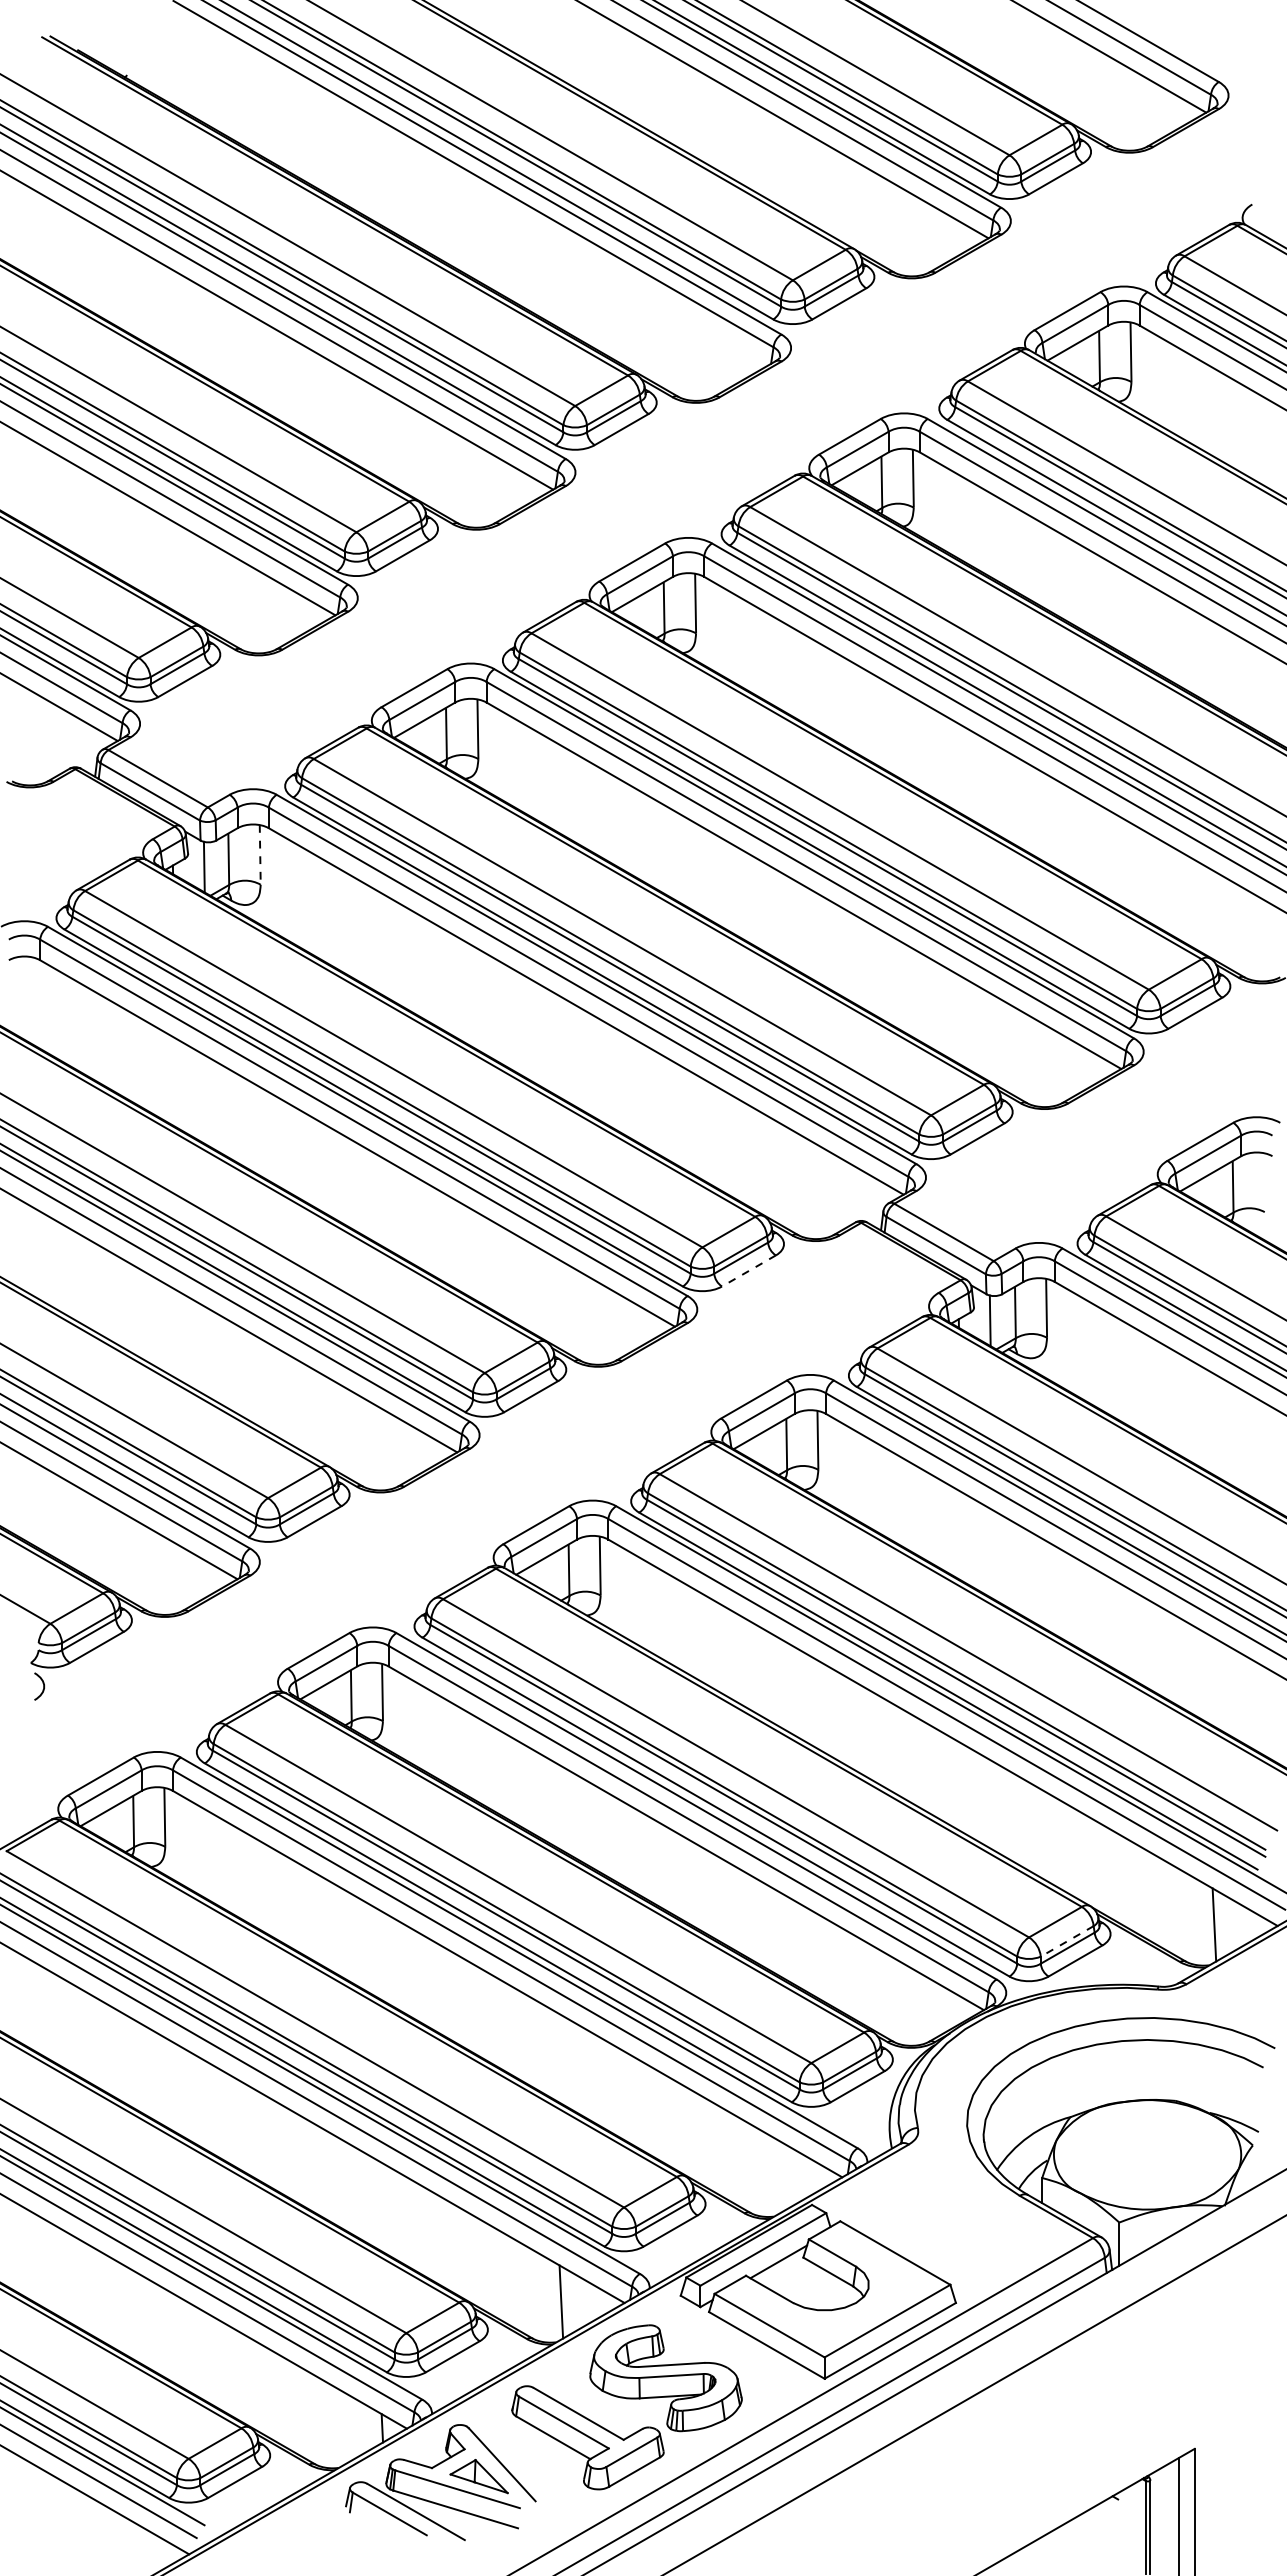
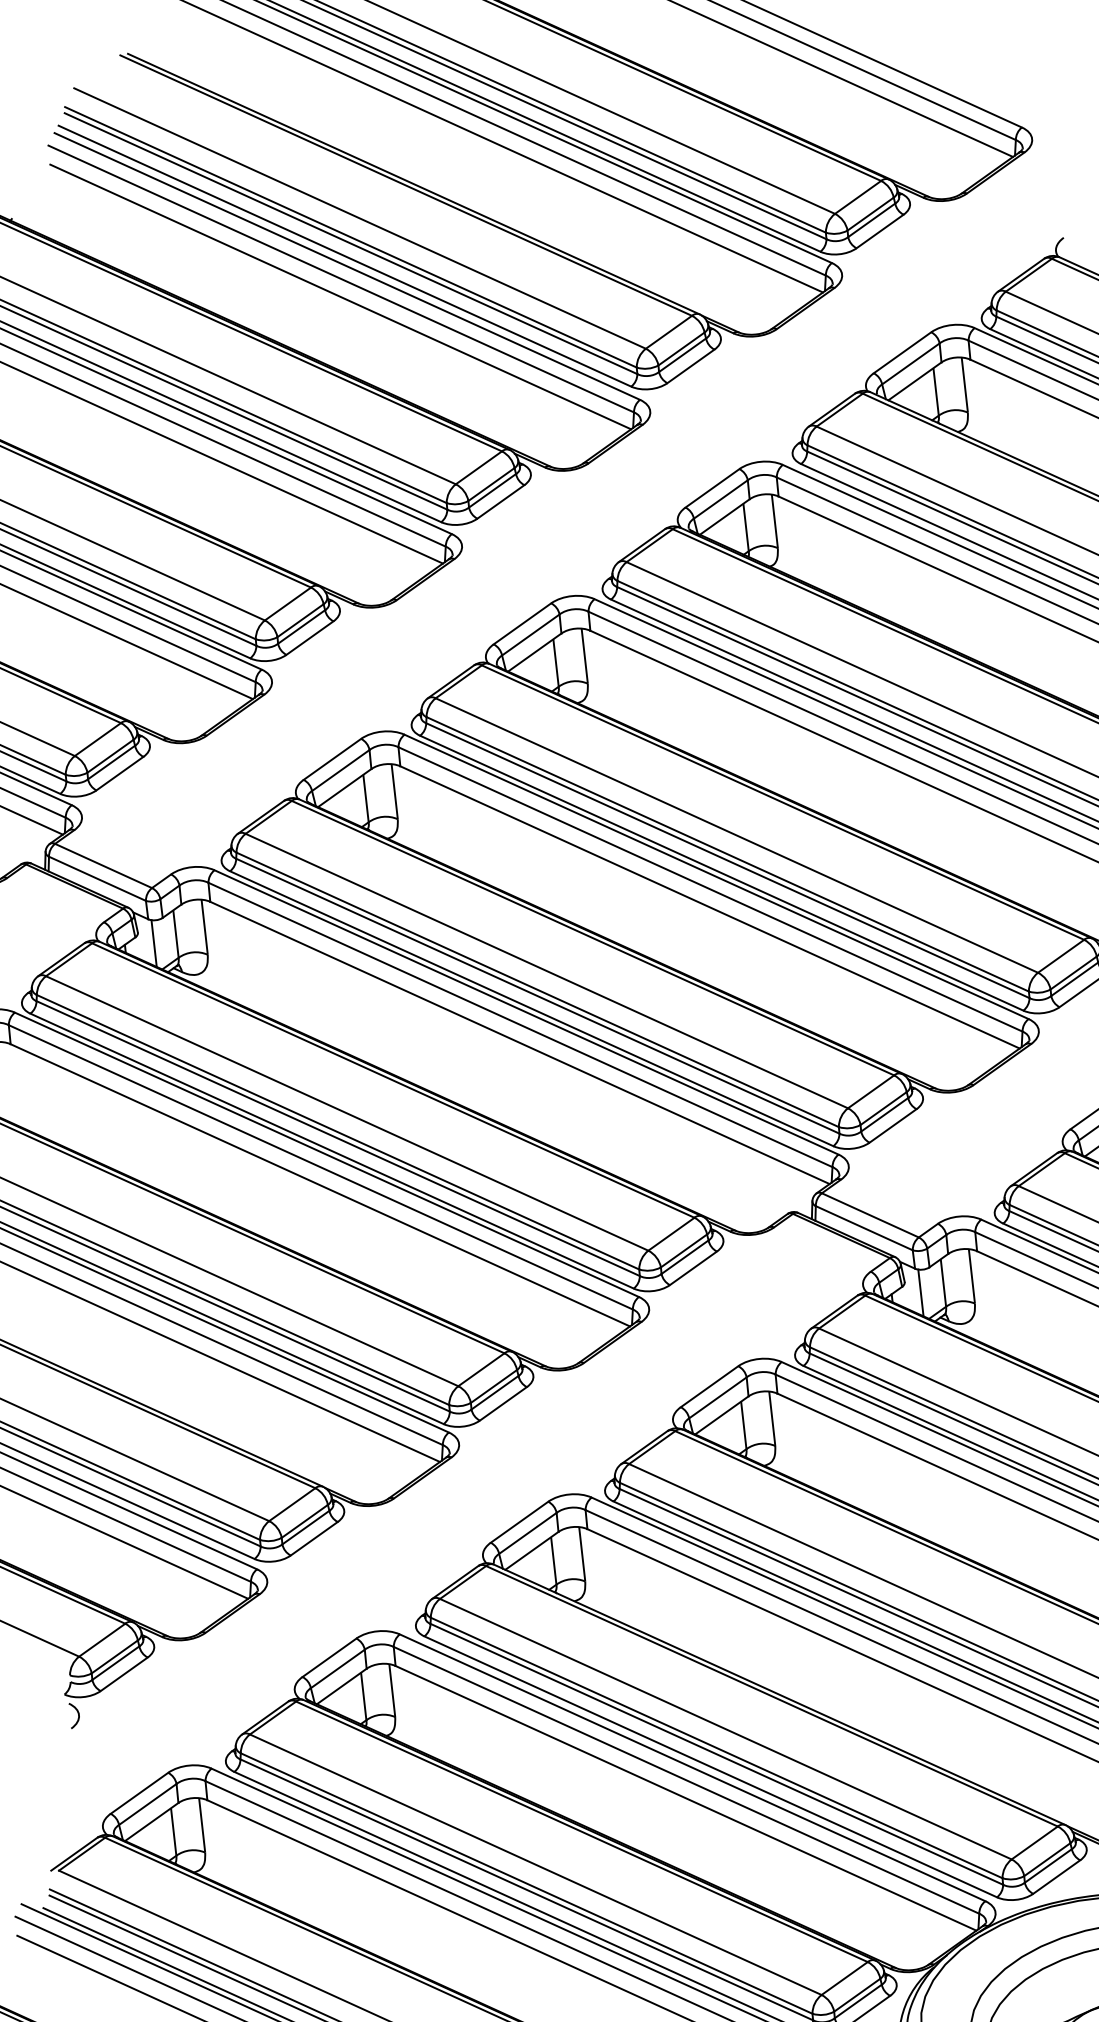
line: (470, 193) -> (340, 297), added
line: (260, 854) -> (204, 926), dashed -> solid
line: (748, 1271) -> (693, 1268), dashed -> solid
line: (1067, 1941) -> (1047, 1859), dashed -> solid

